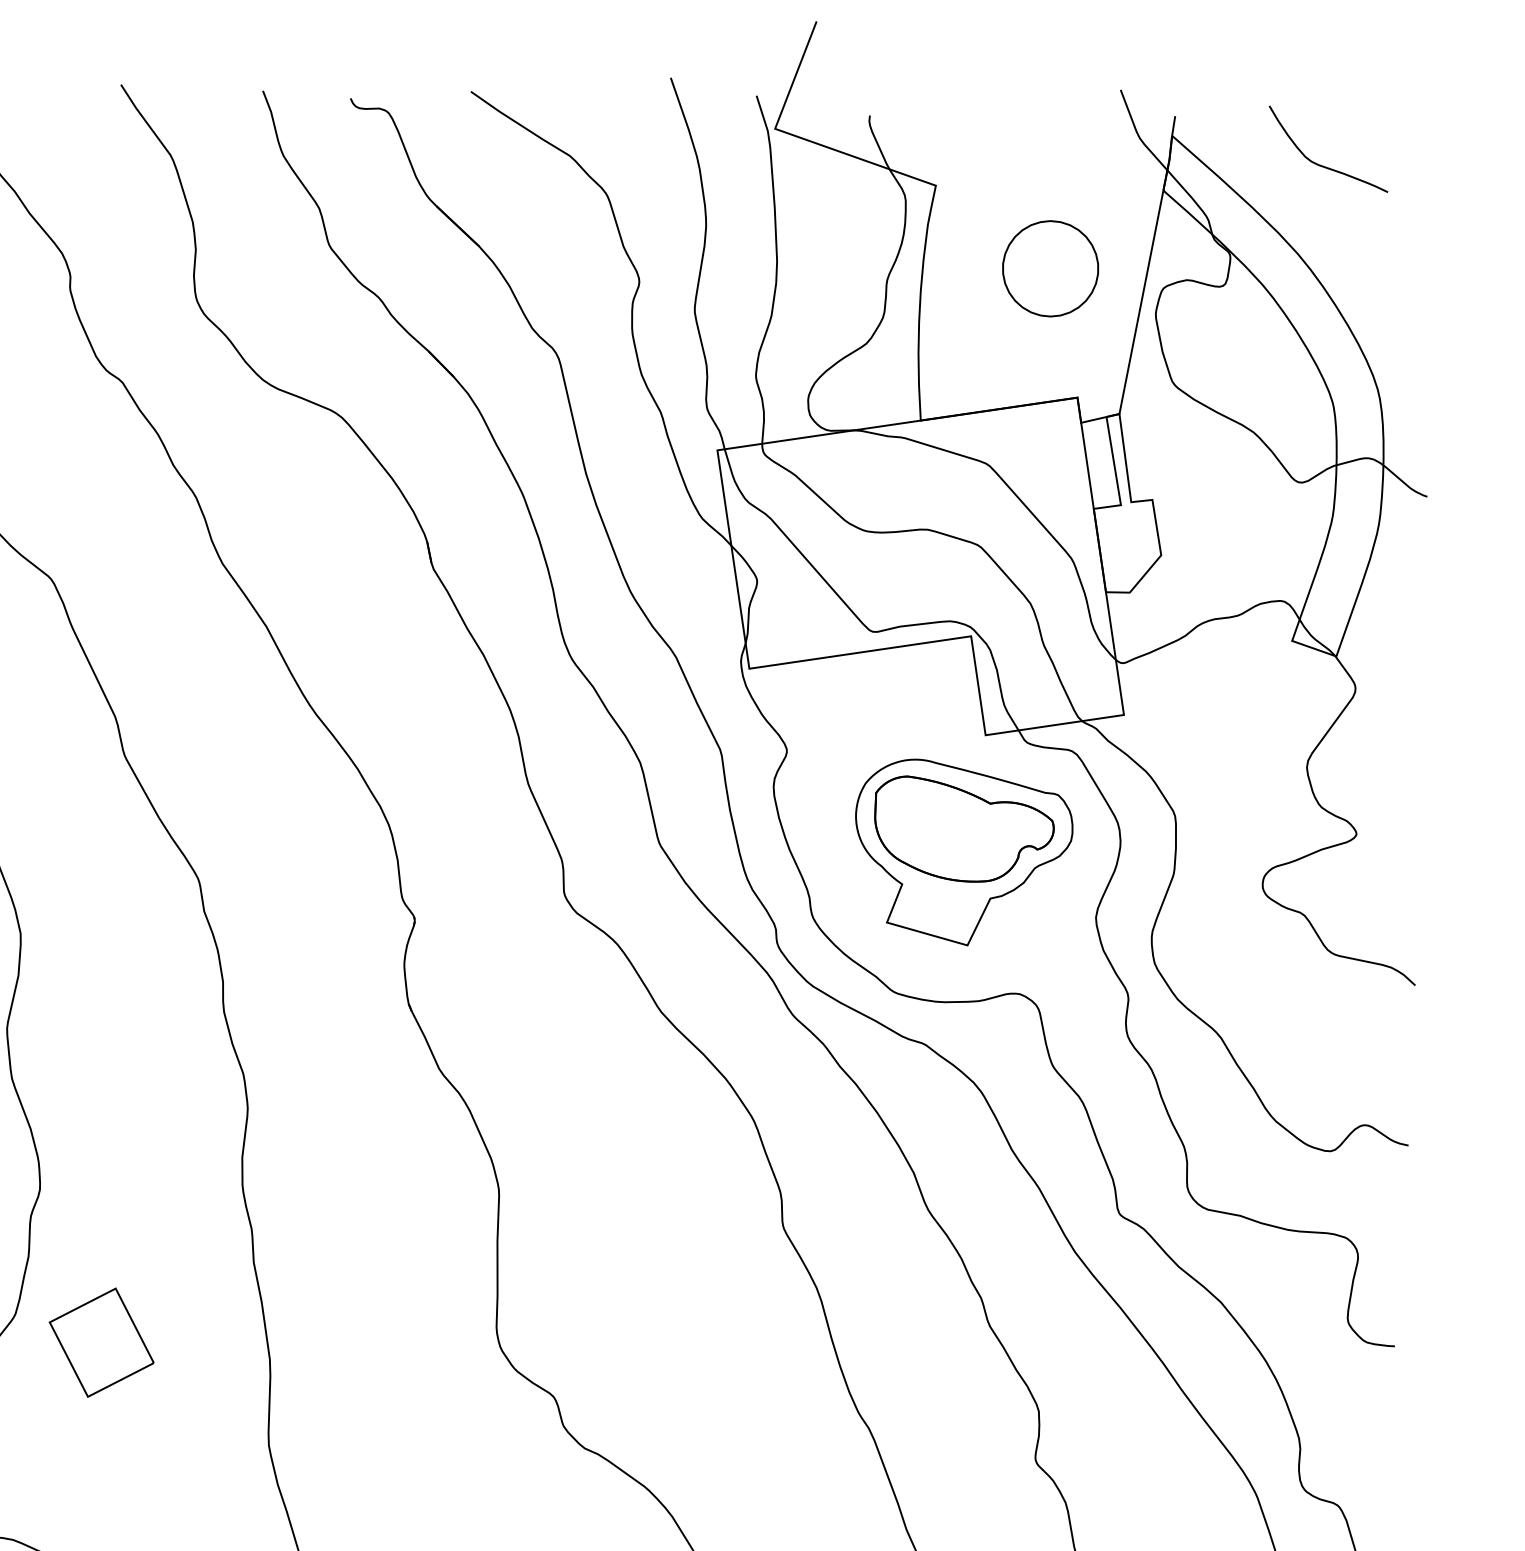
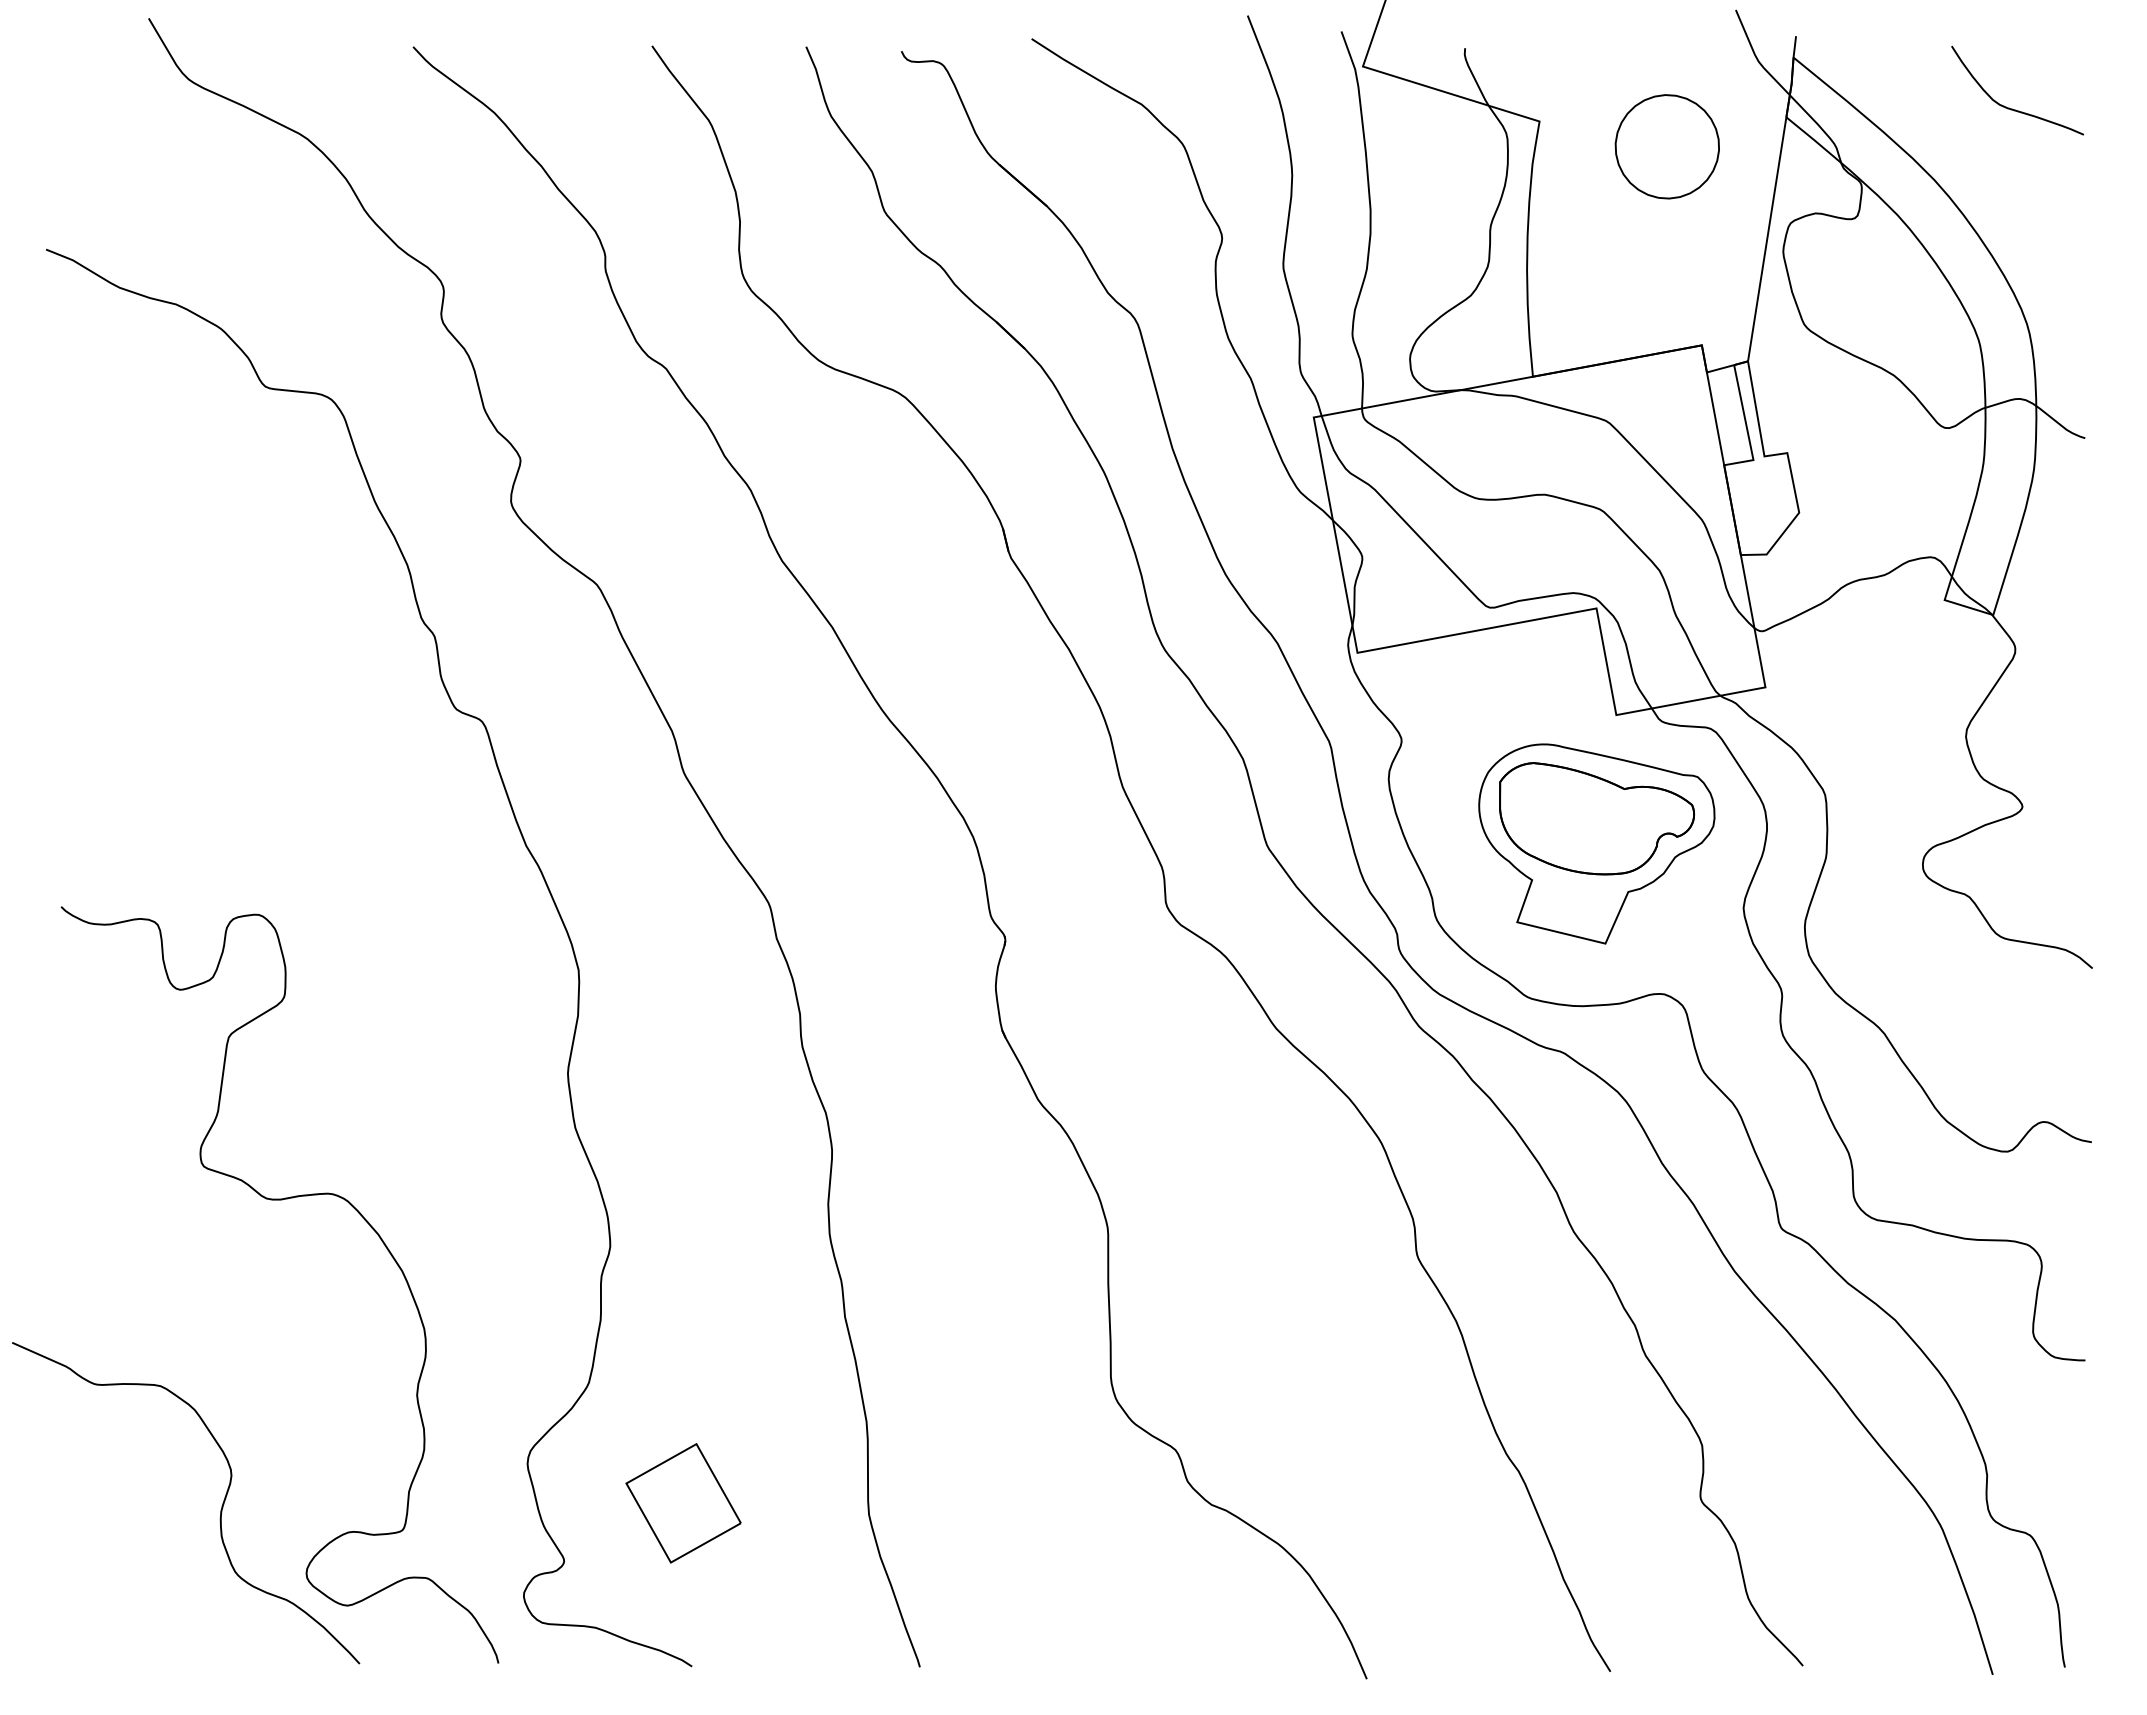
curve: (1323, 165) -> (2012, 108), moved
part: (1049, 268) -> (1666, 146), moved
part: (101, 1342) -> (683, 1503), moved

